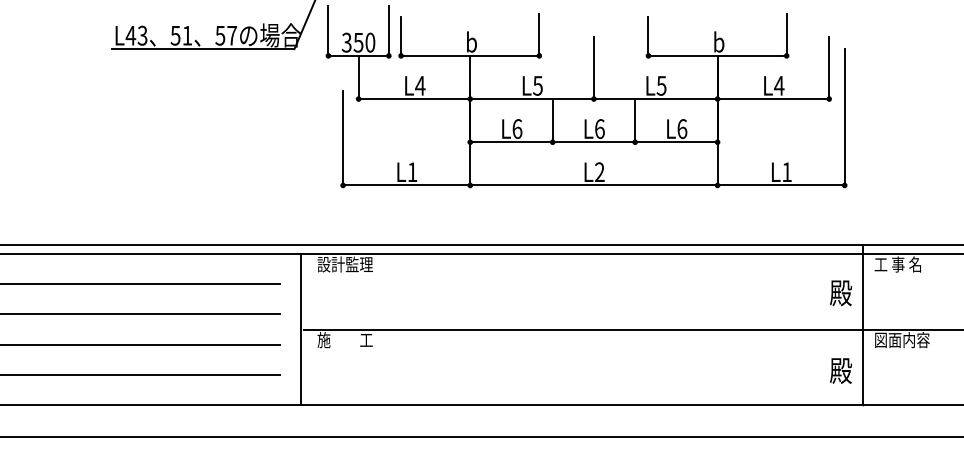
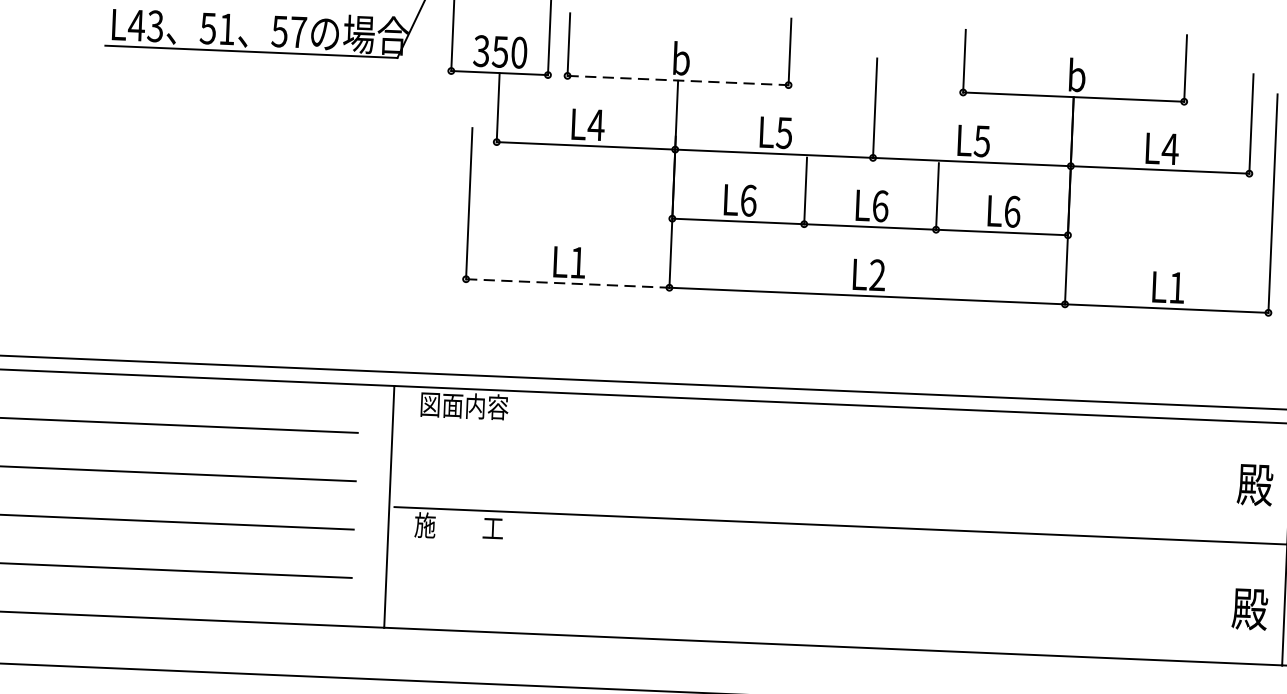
line: (470, 55) -> (678, 79), solid -> dashed
line: (406, 185) -> (567, 283), solid -> dashed
text: (344, 264) -> (463, 405), 設計監理 -> 図面内容

